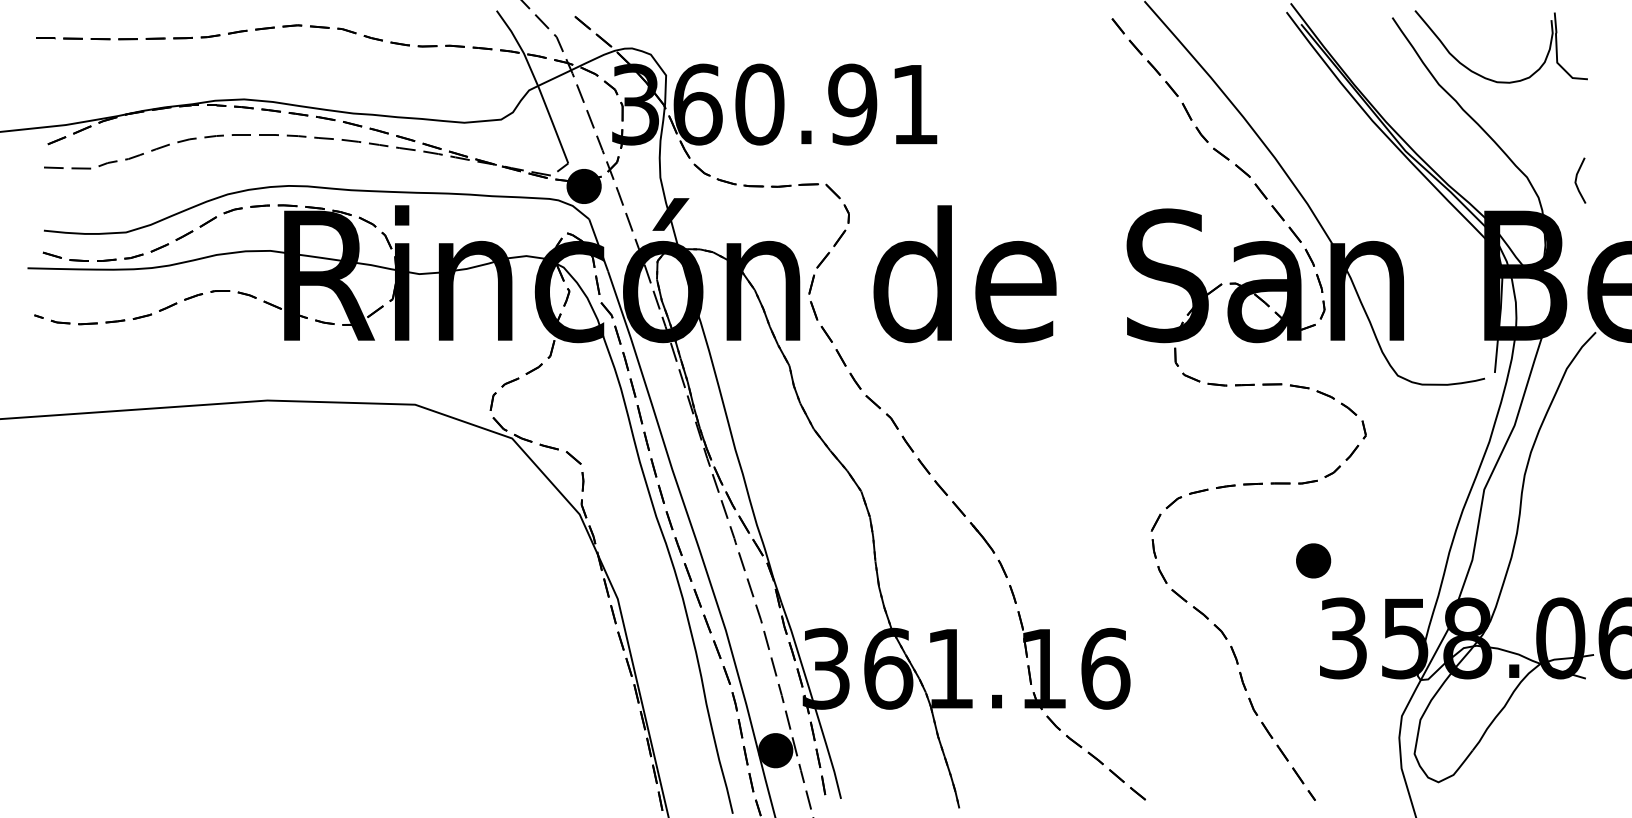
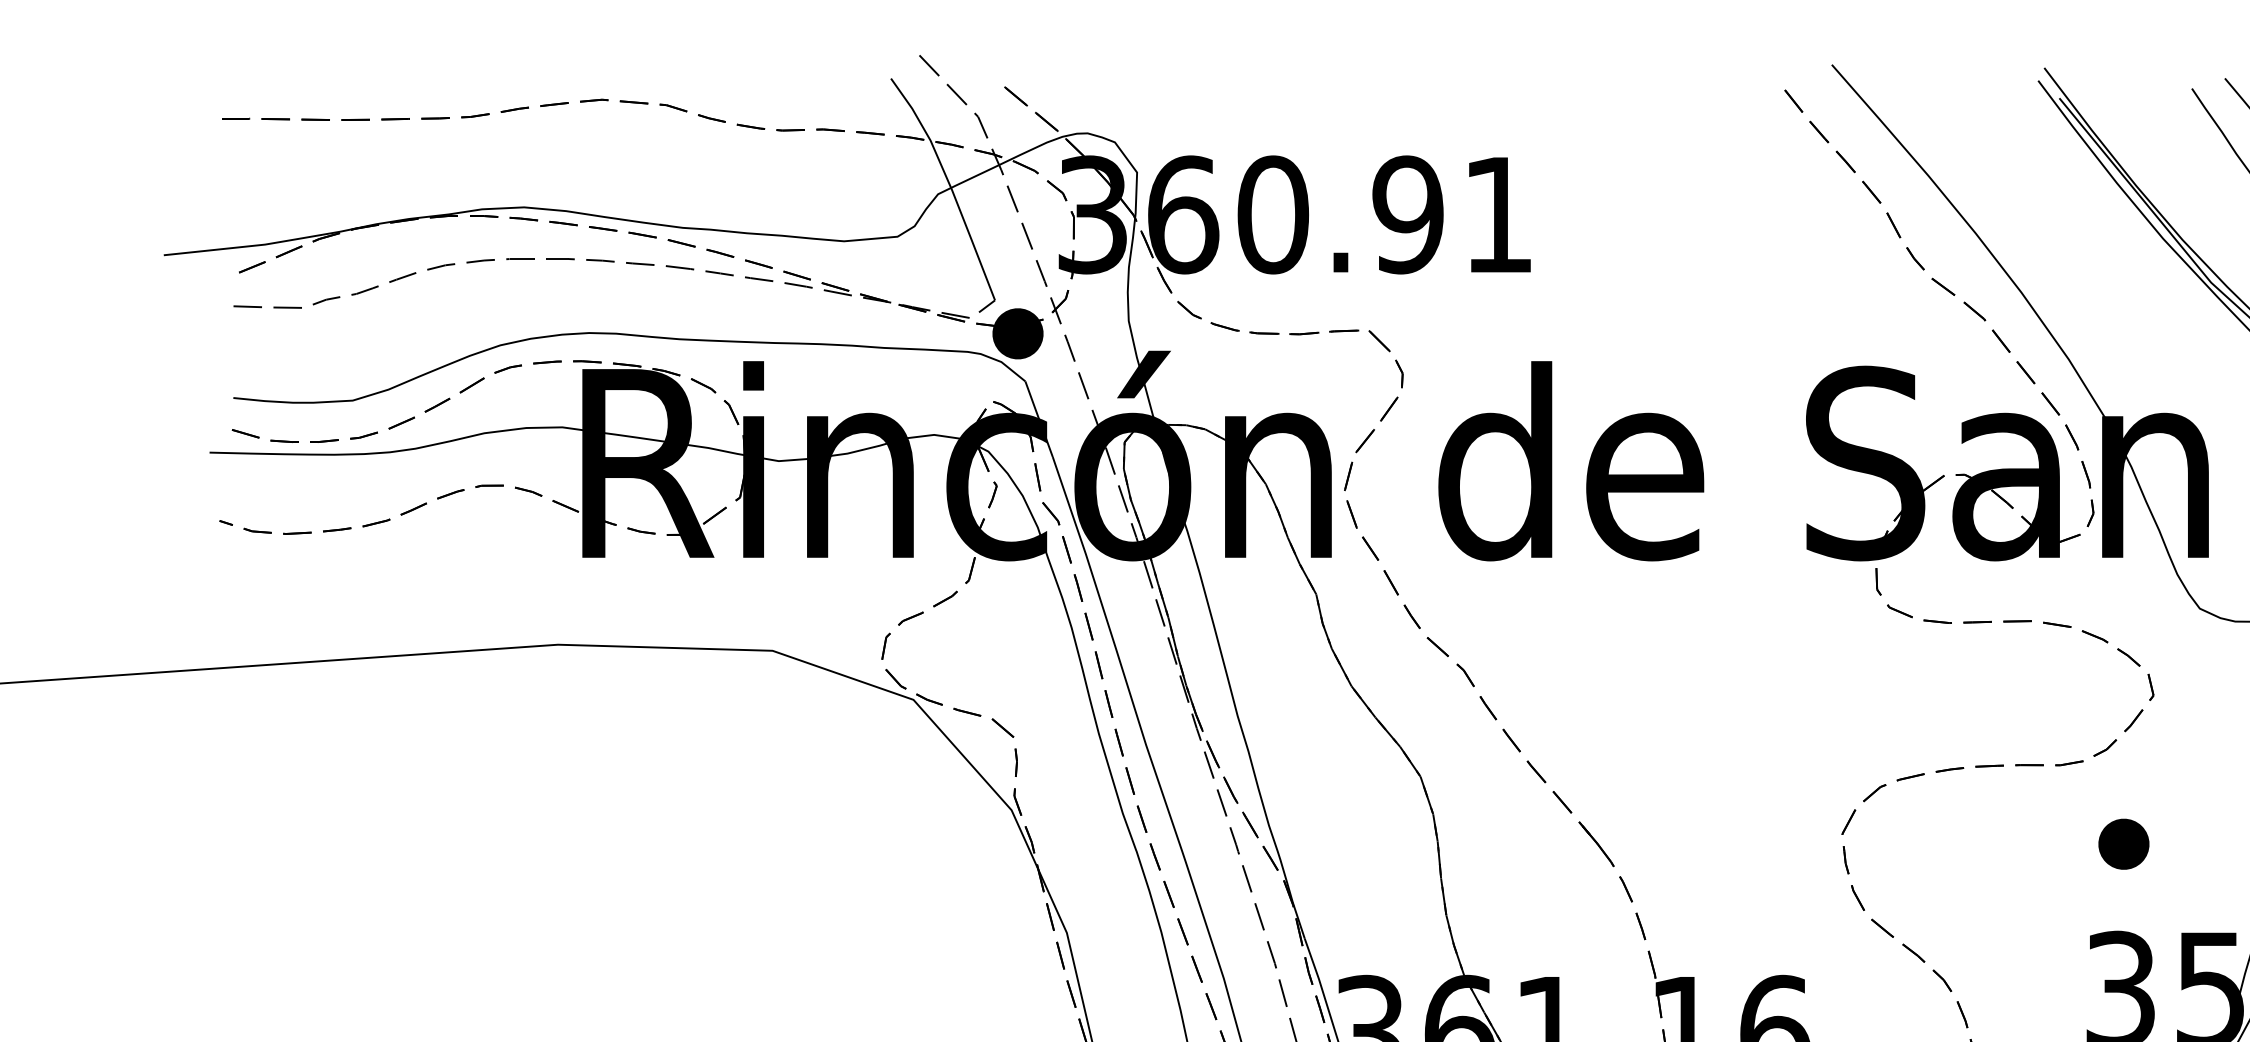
part: (1313, 560) -> (2123, 843), moved

